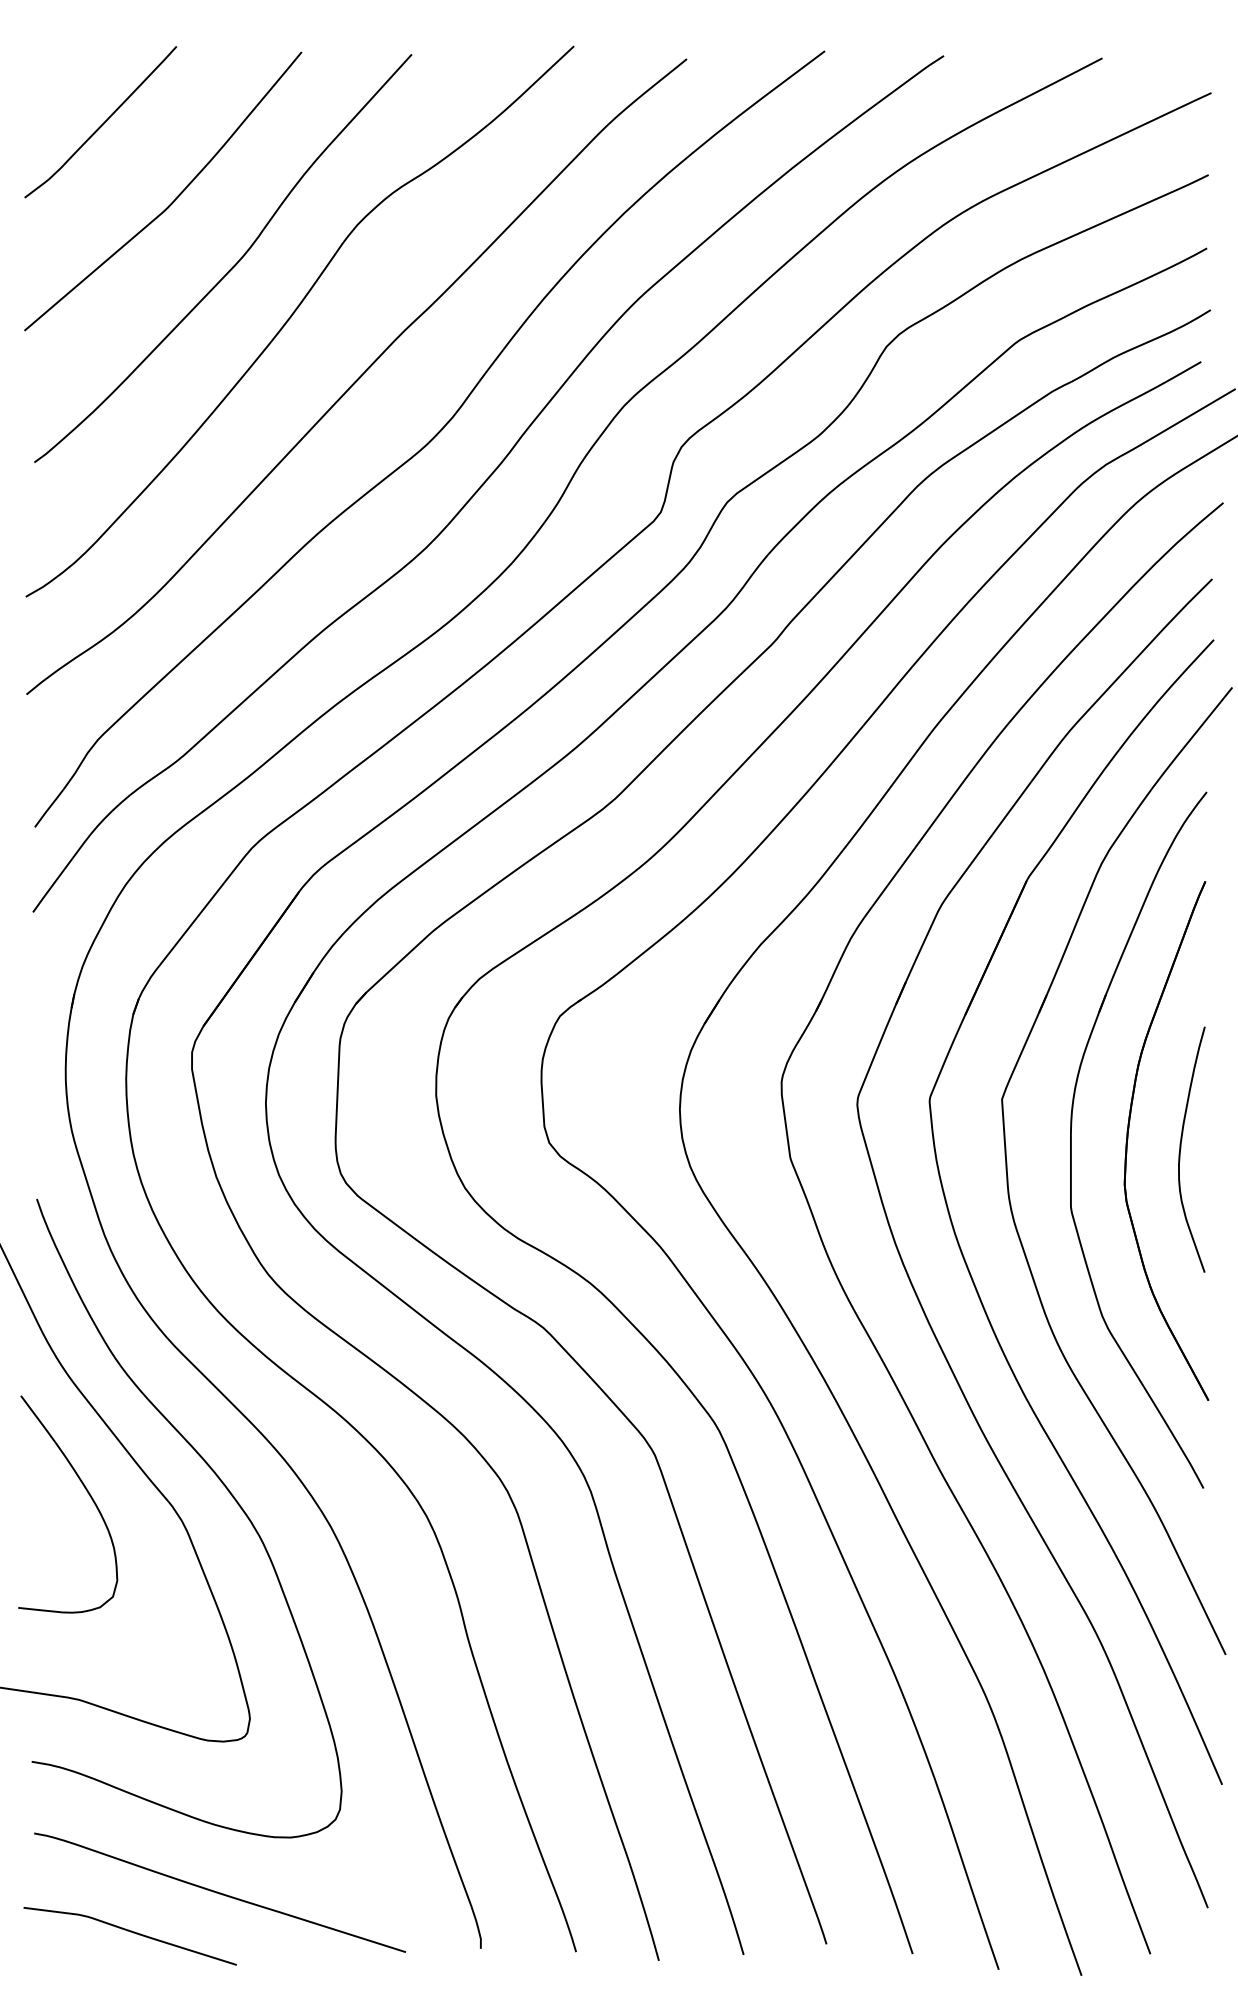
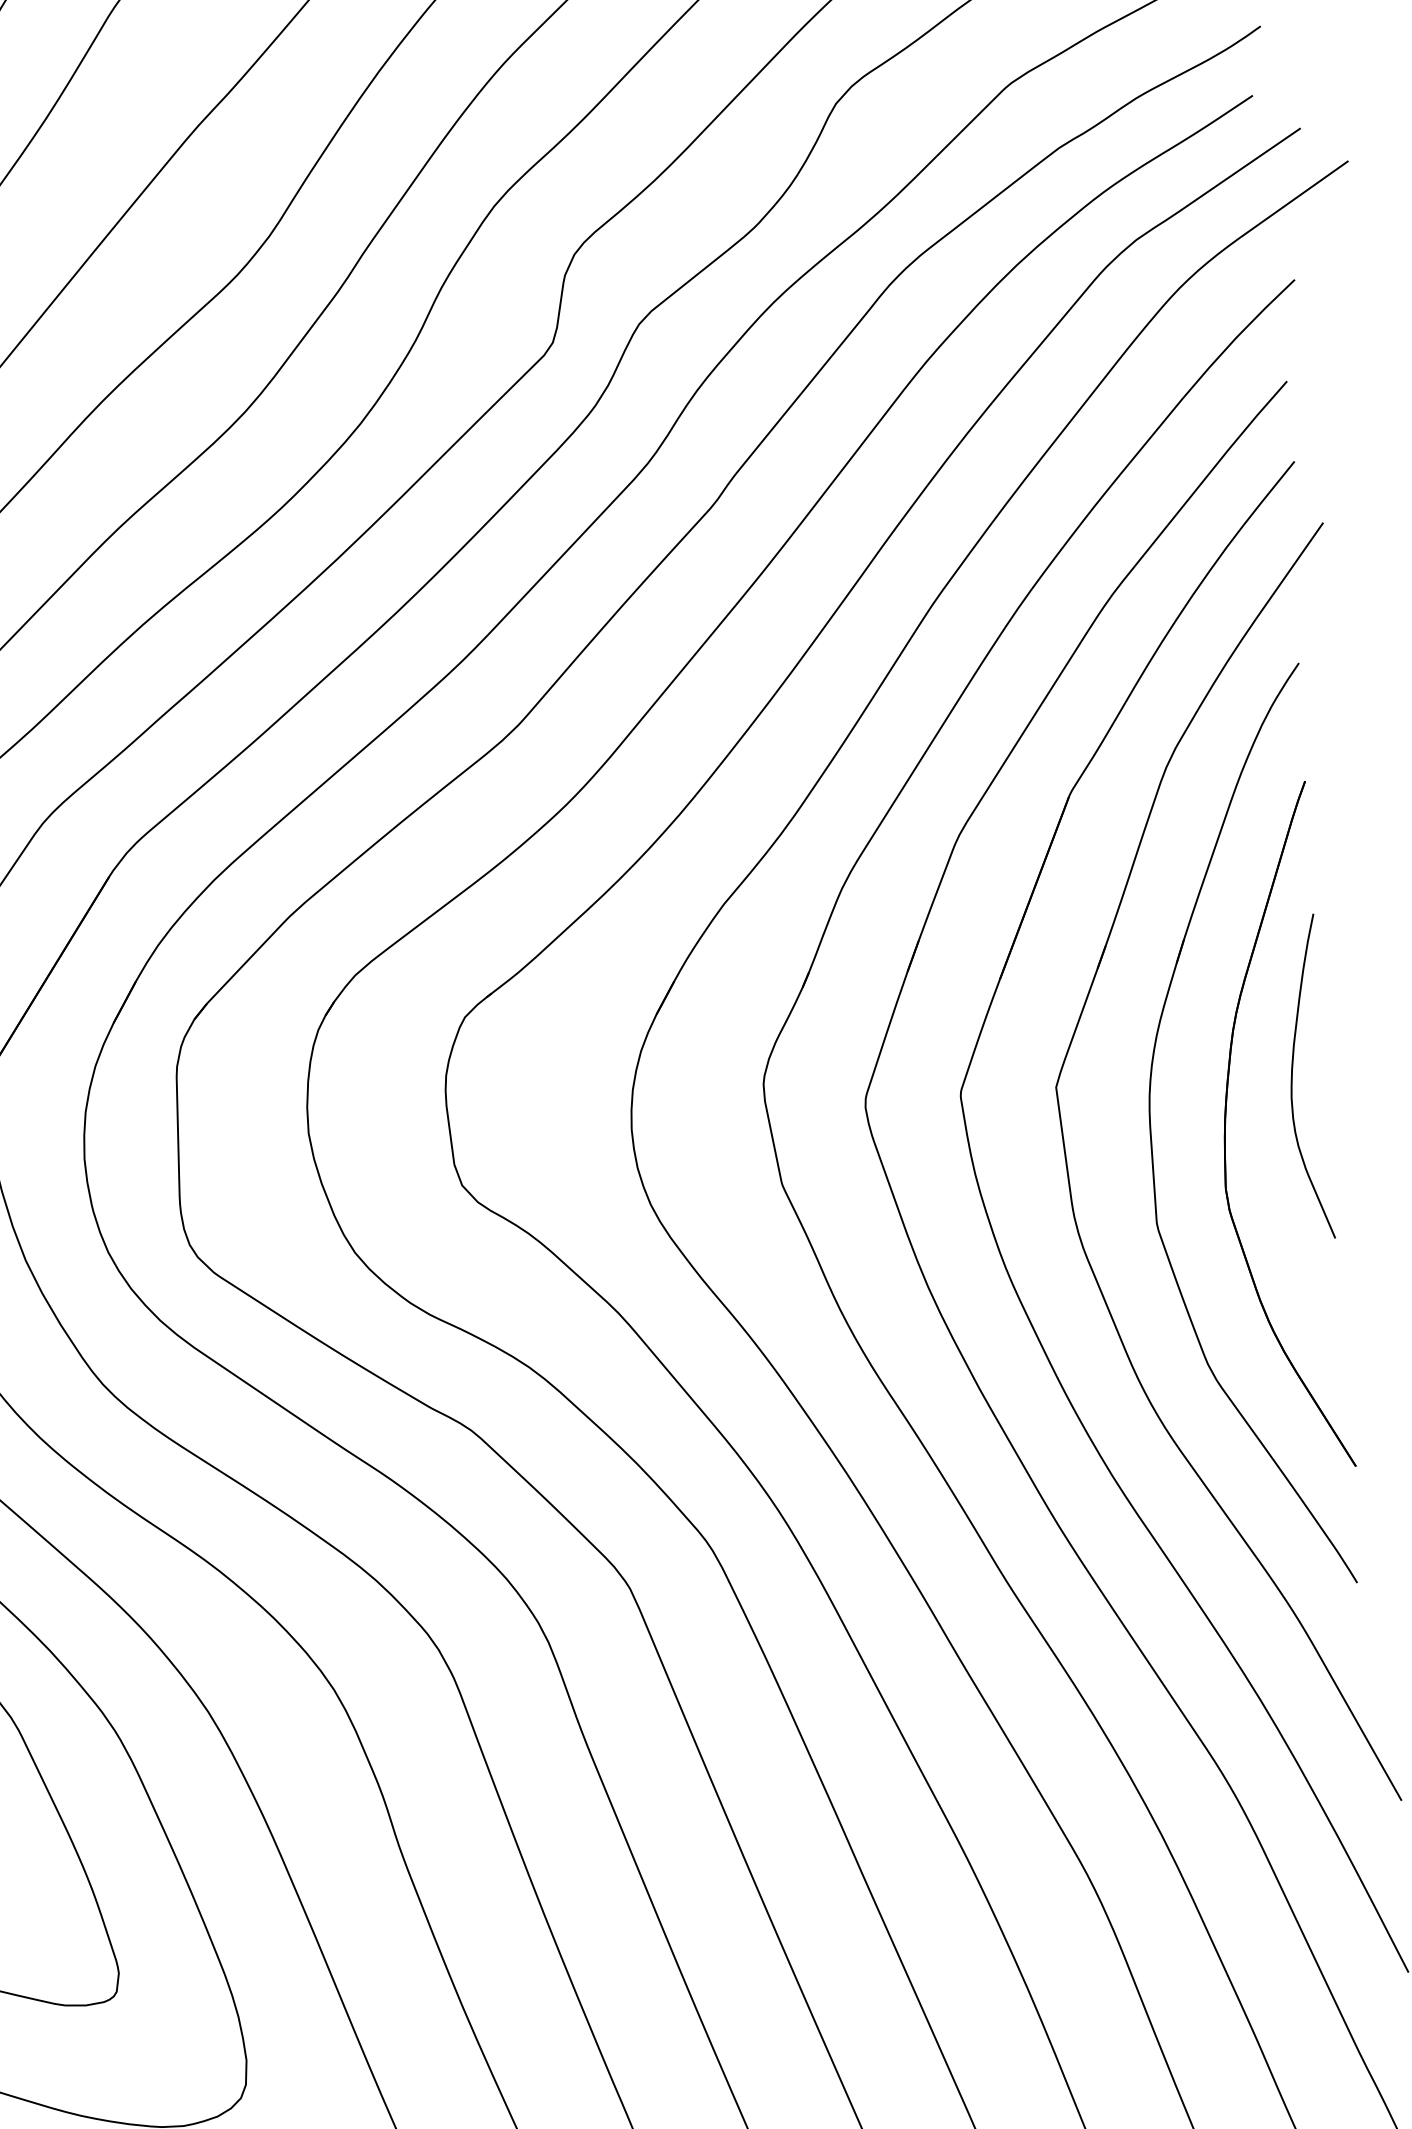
curve: (1181, 1149) -> (1293, 1077), moved

